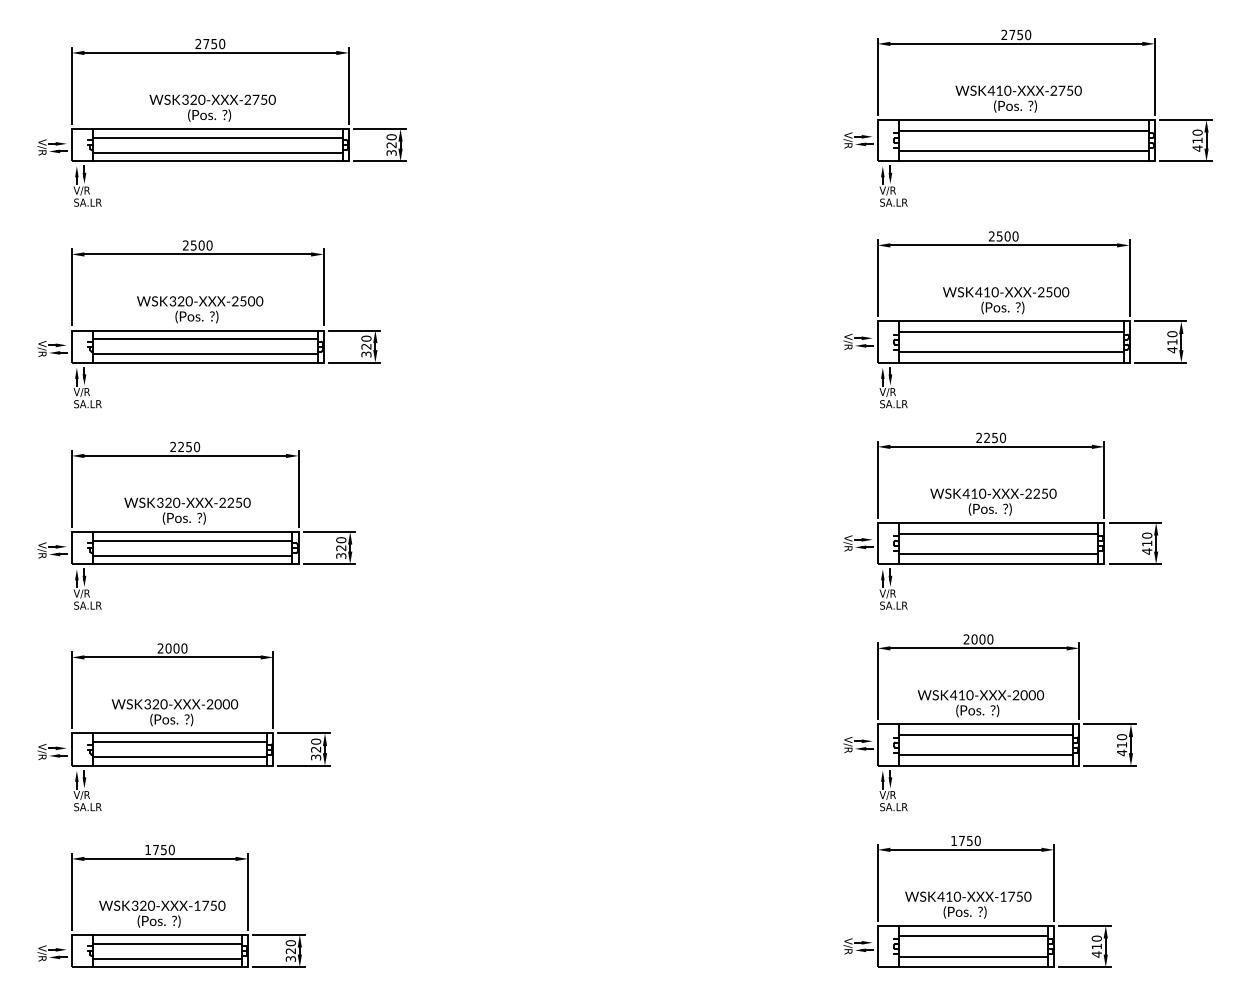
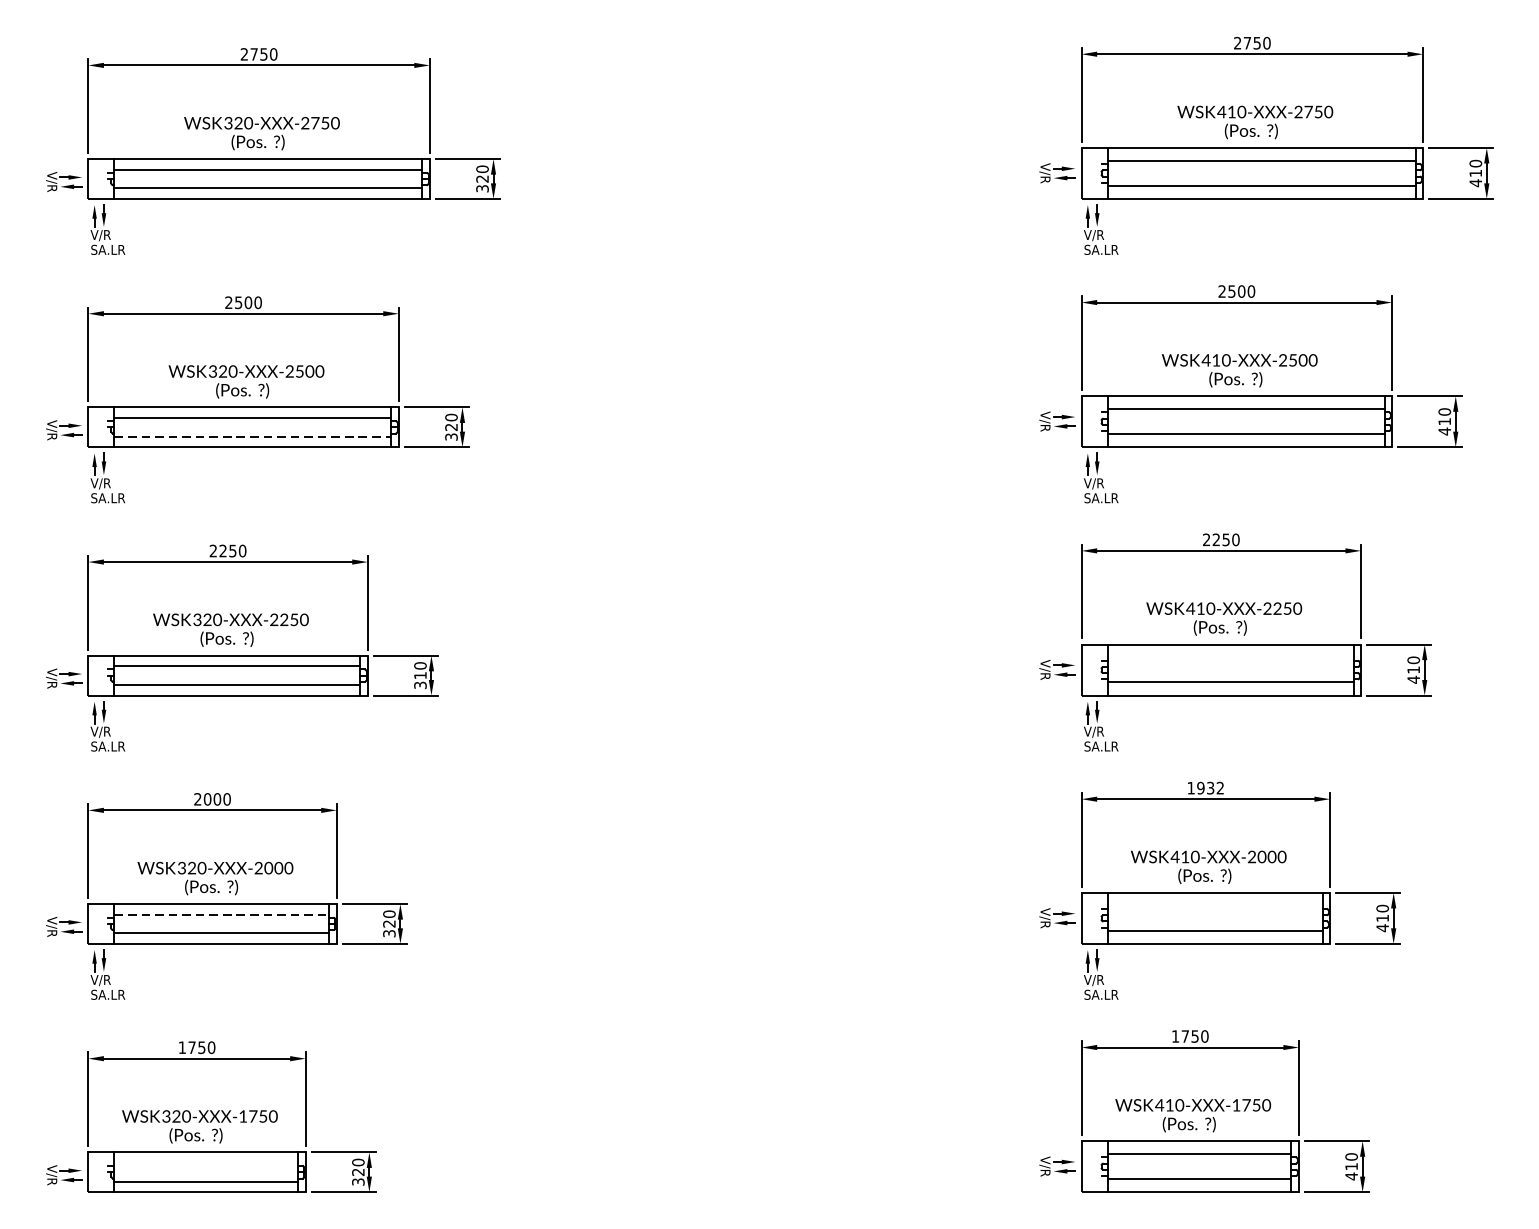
line: (205, 354) -> (253, 437), solid -> dashed
line: (998, 533) -> (1230, 657), removed
text: (341, 548) -> (420, 676), 320 -> 310
text: (978, 639) -> (1205, 788), 2000 -> 1932
line: (985, 735) -> (1214, 906), removed
line: (180, 742) -> (222, 915), solid -> dashed
line: (167, 943) -> (206, 1162), removed

